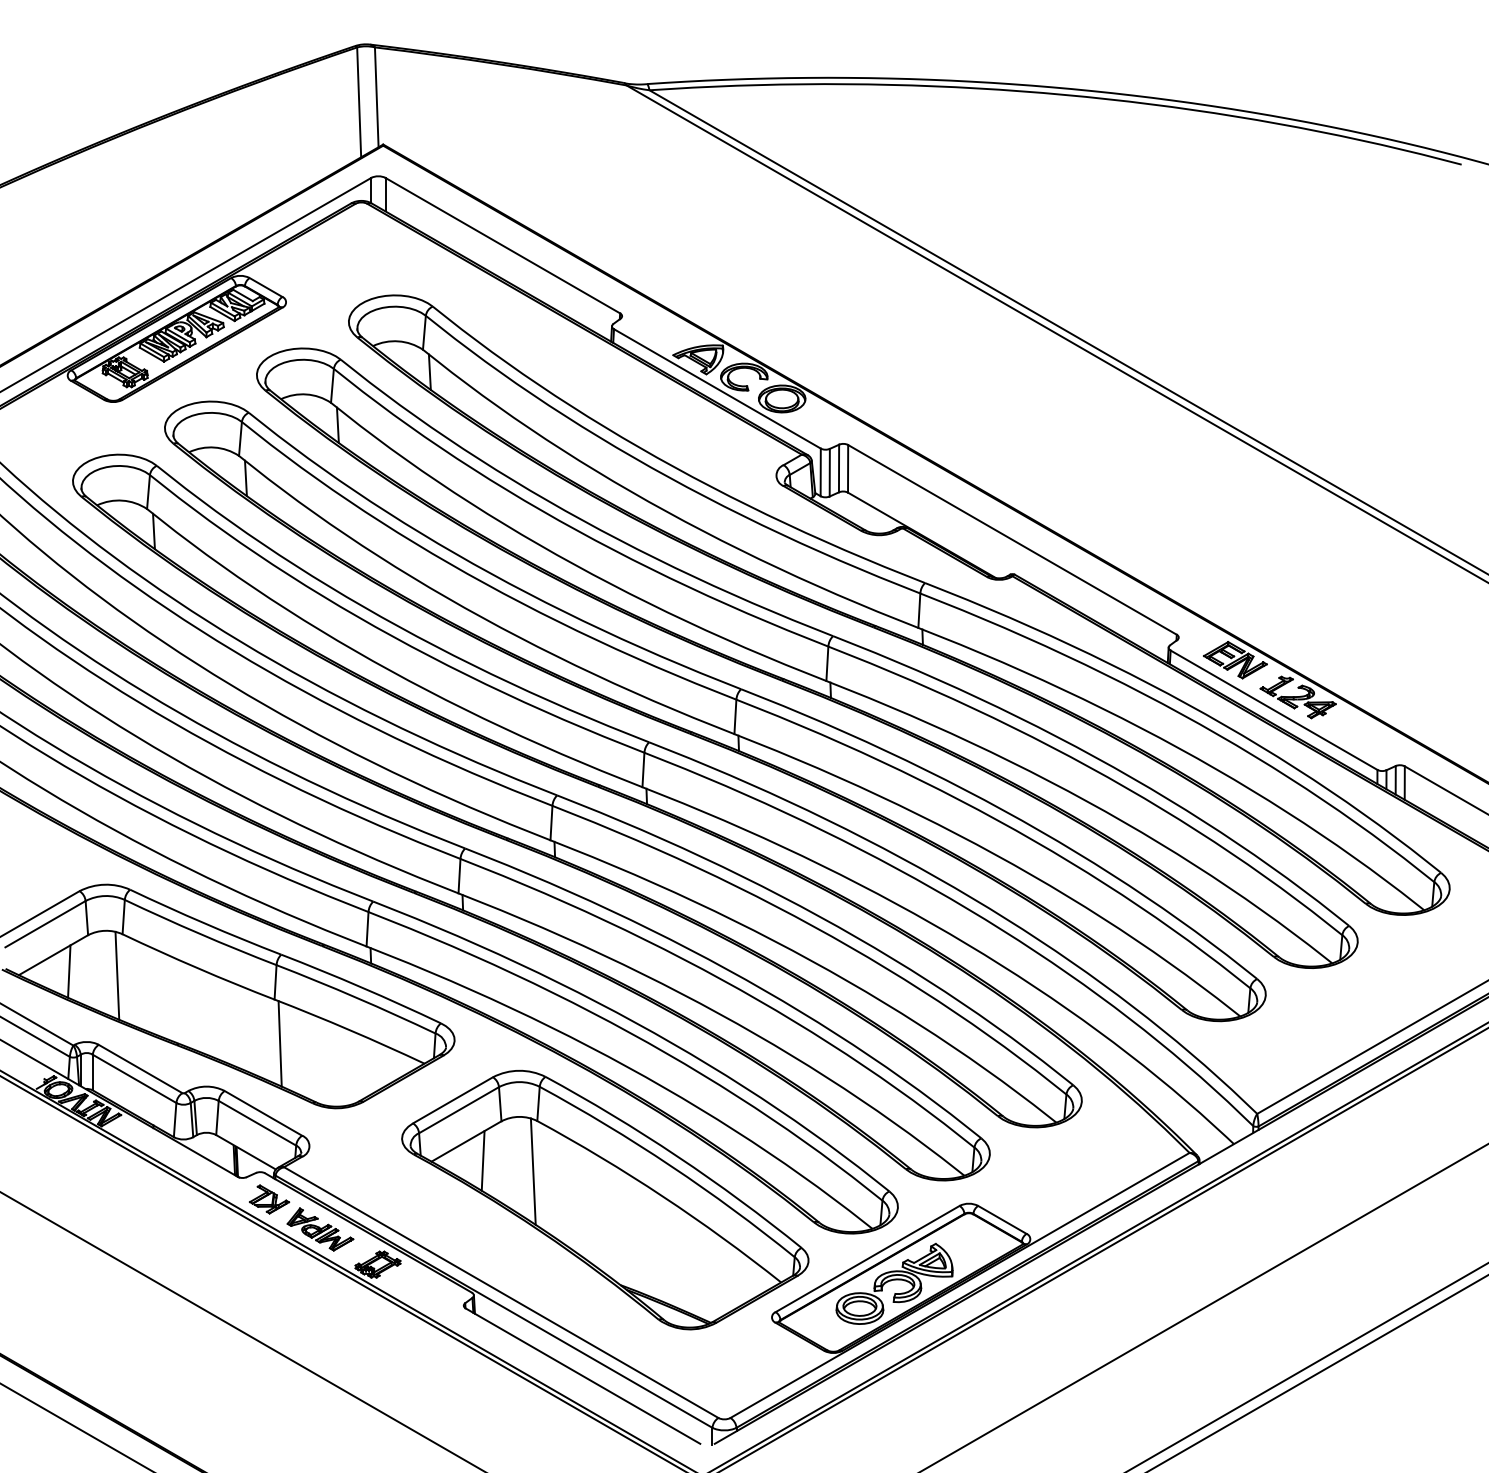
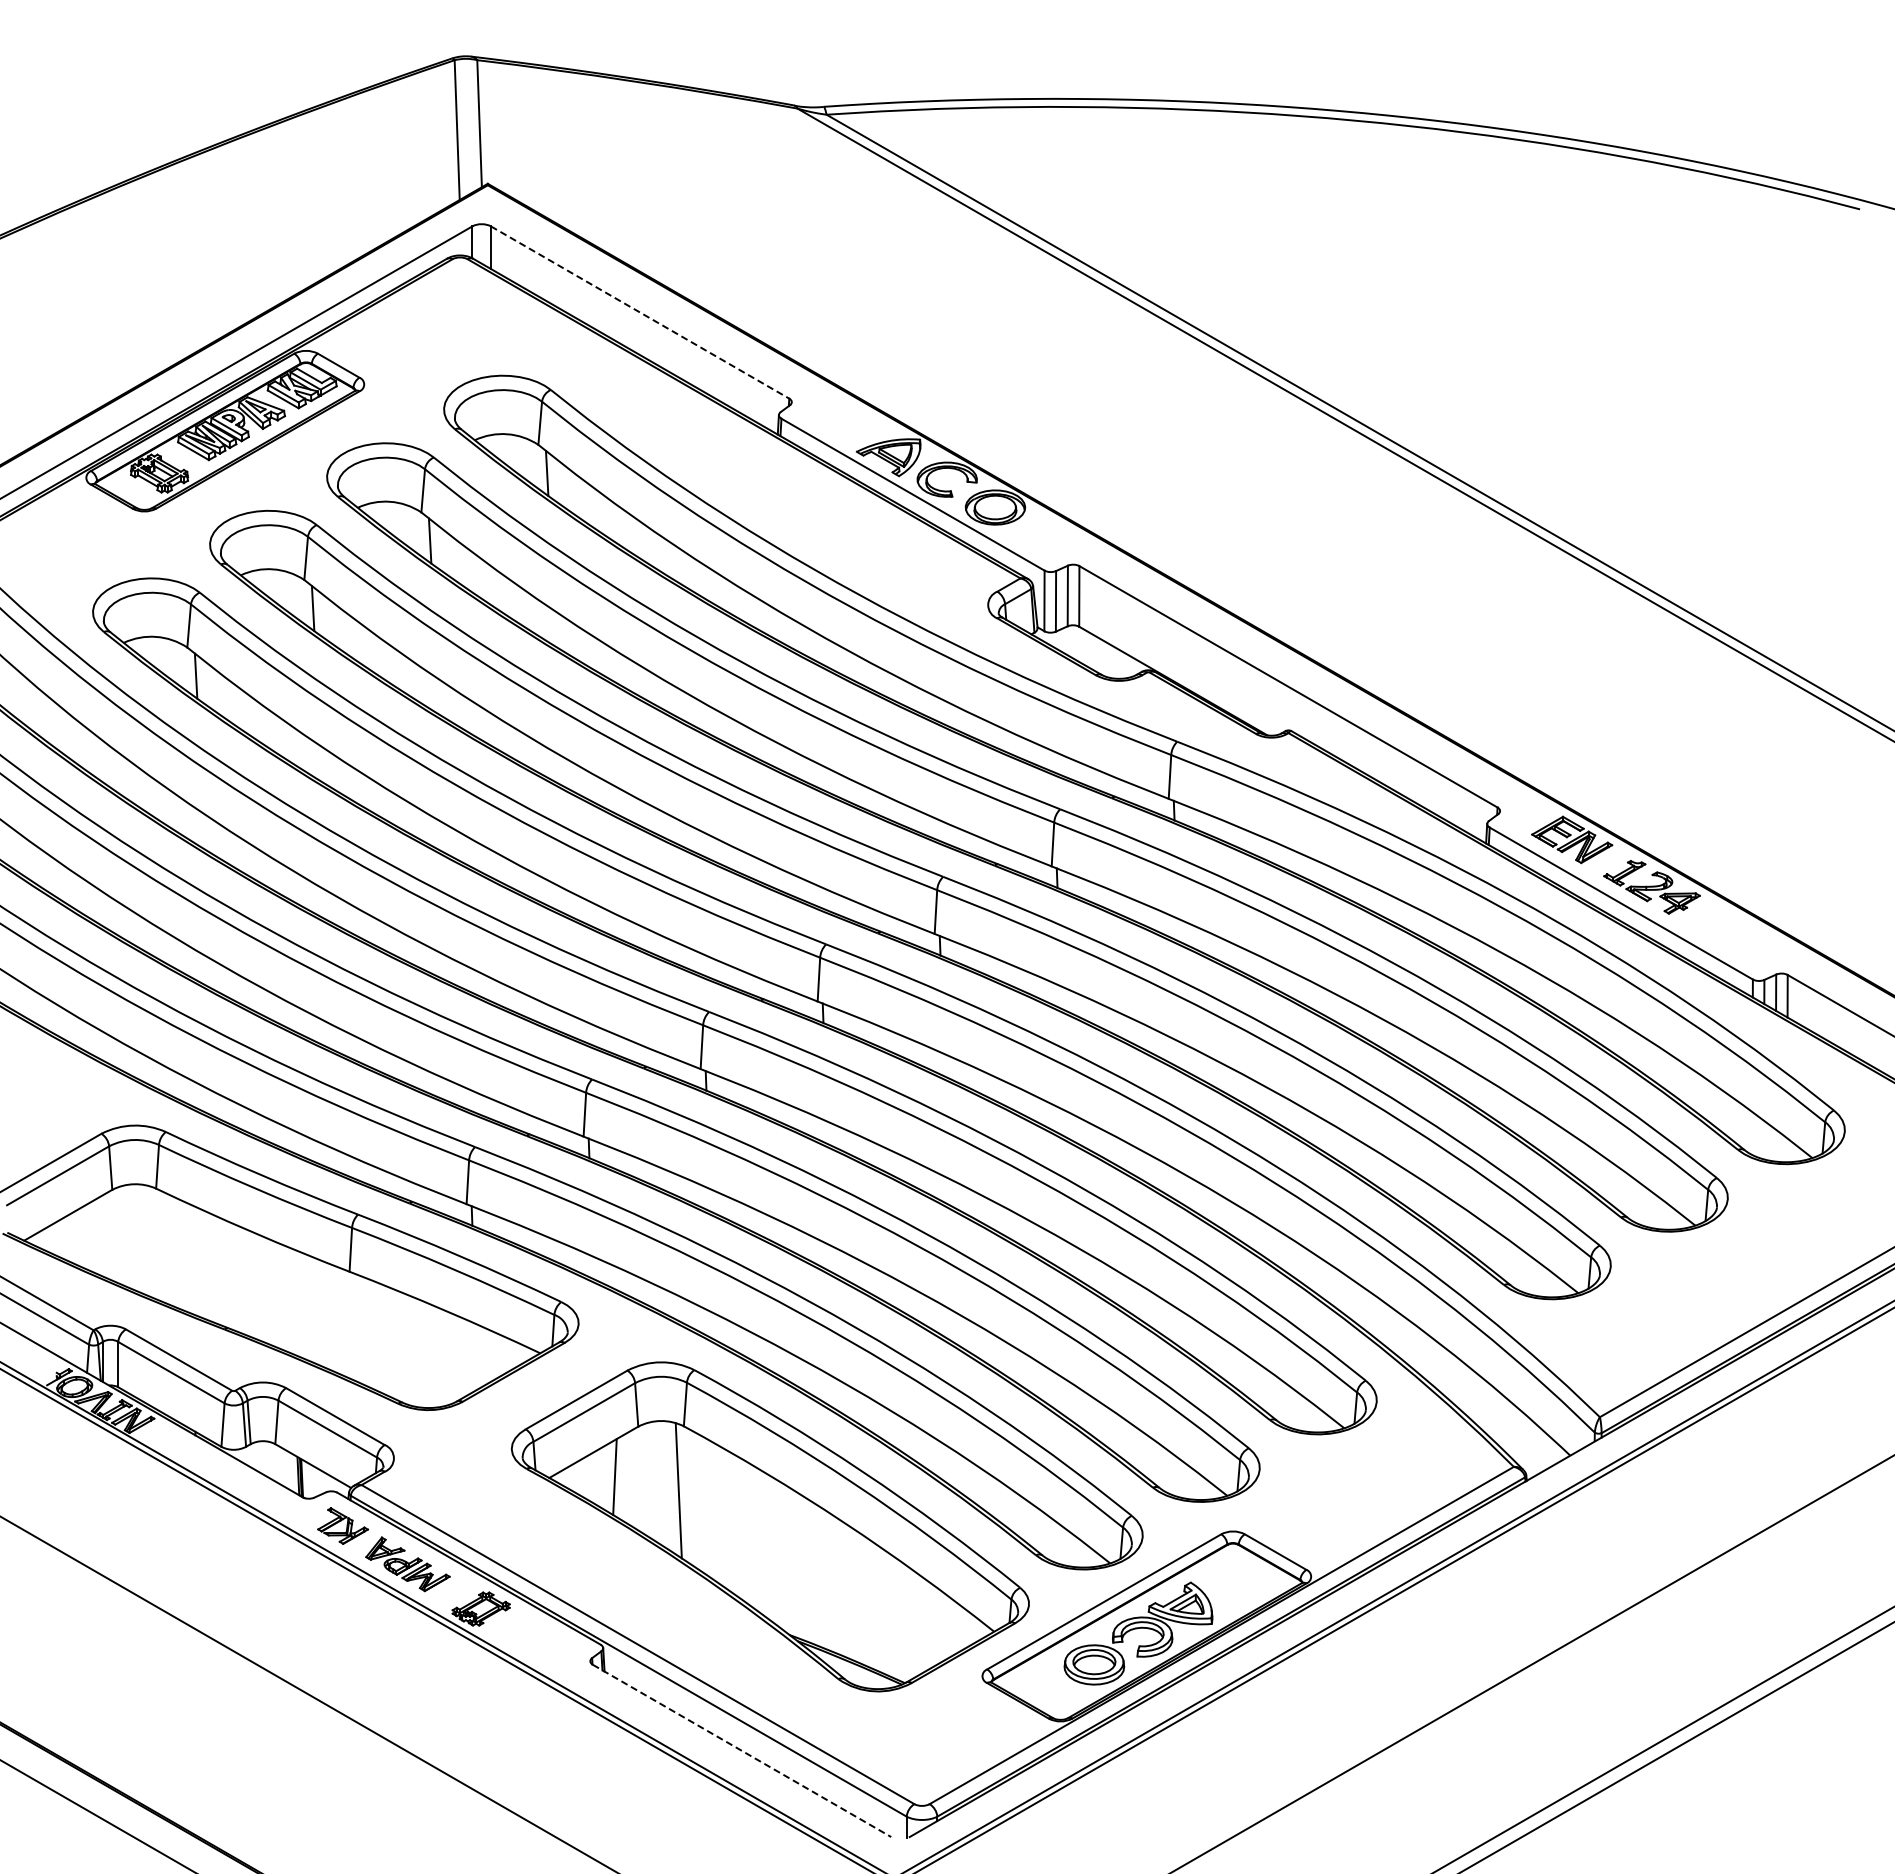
line: (503, 245) -> (640, 312), solid -> dashed
line: (68, 971) -> (87, 1235), removed
line: (117, 975) -> (149, 1241), removed
line: (280, 1043) -> (356, 1327), removed
line: (583, 1376) -> (742, 1751), solid -> dashed

